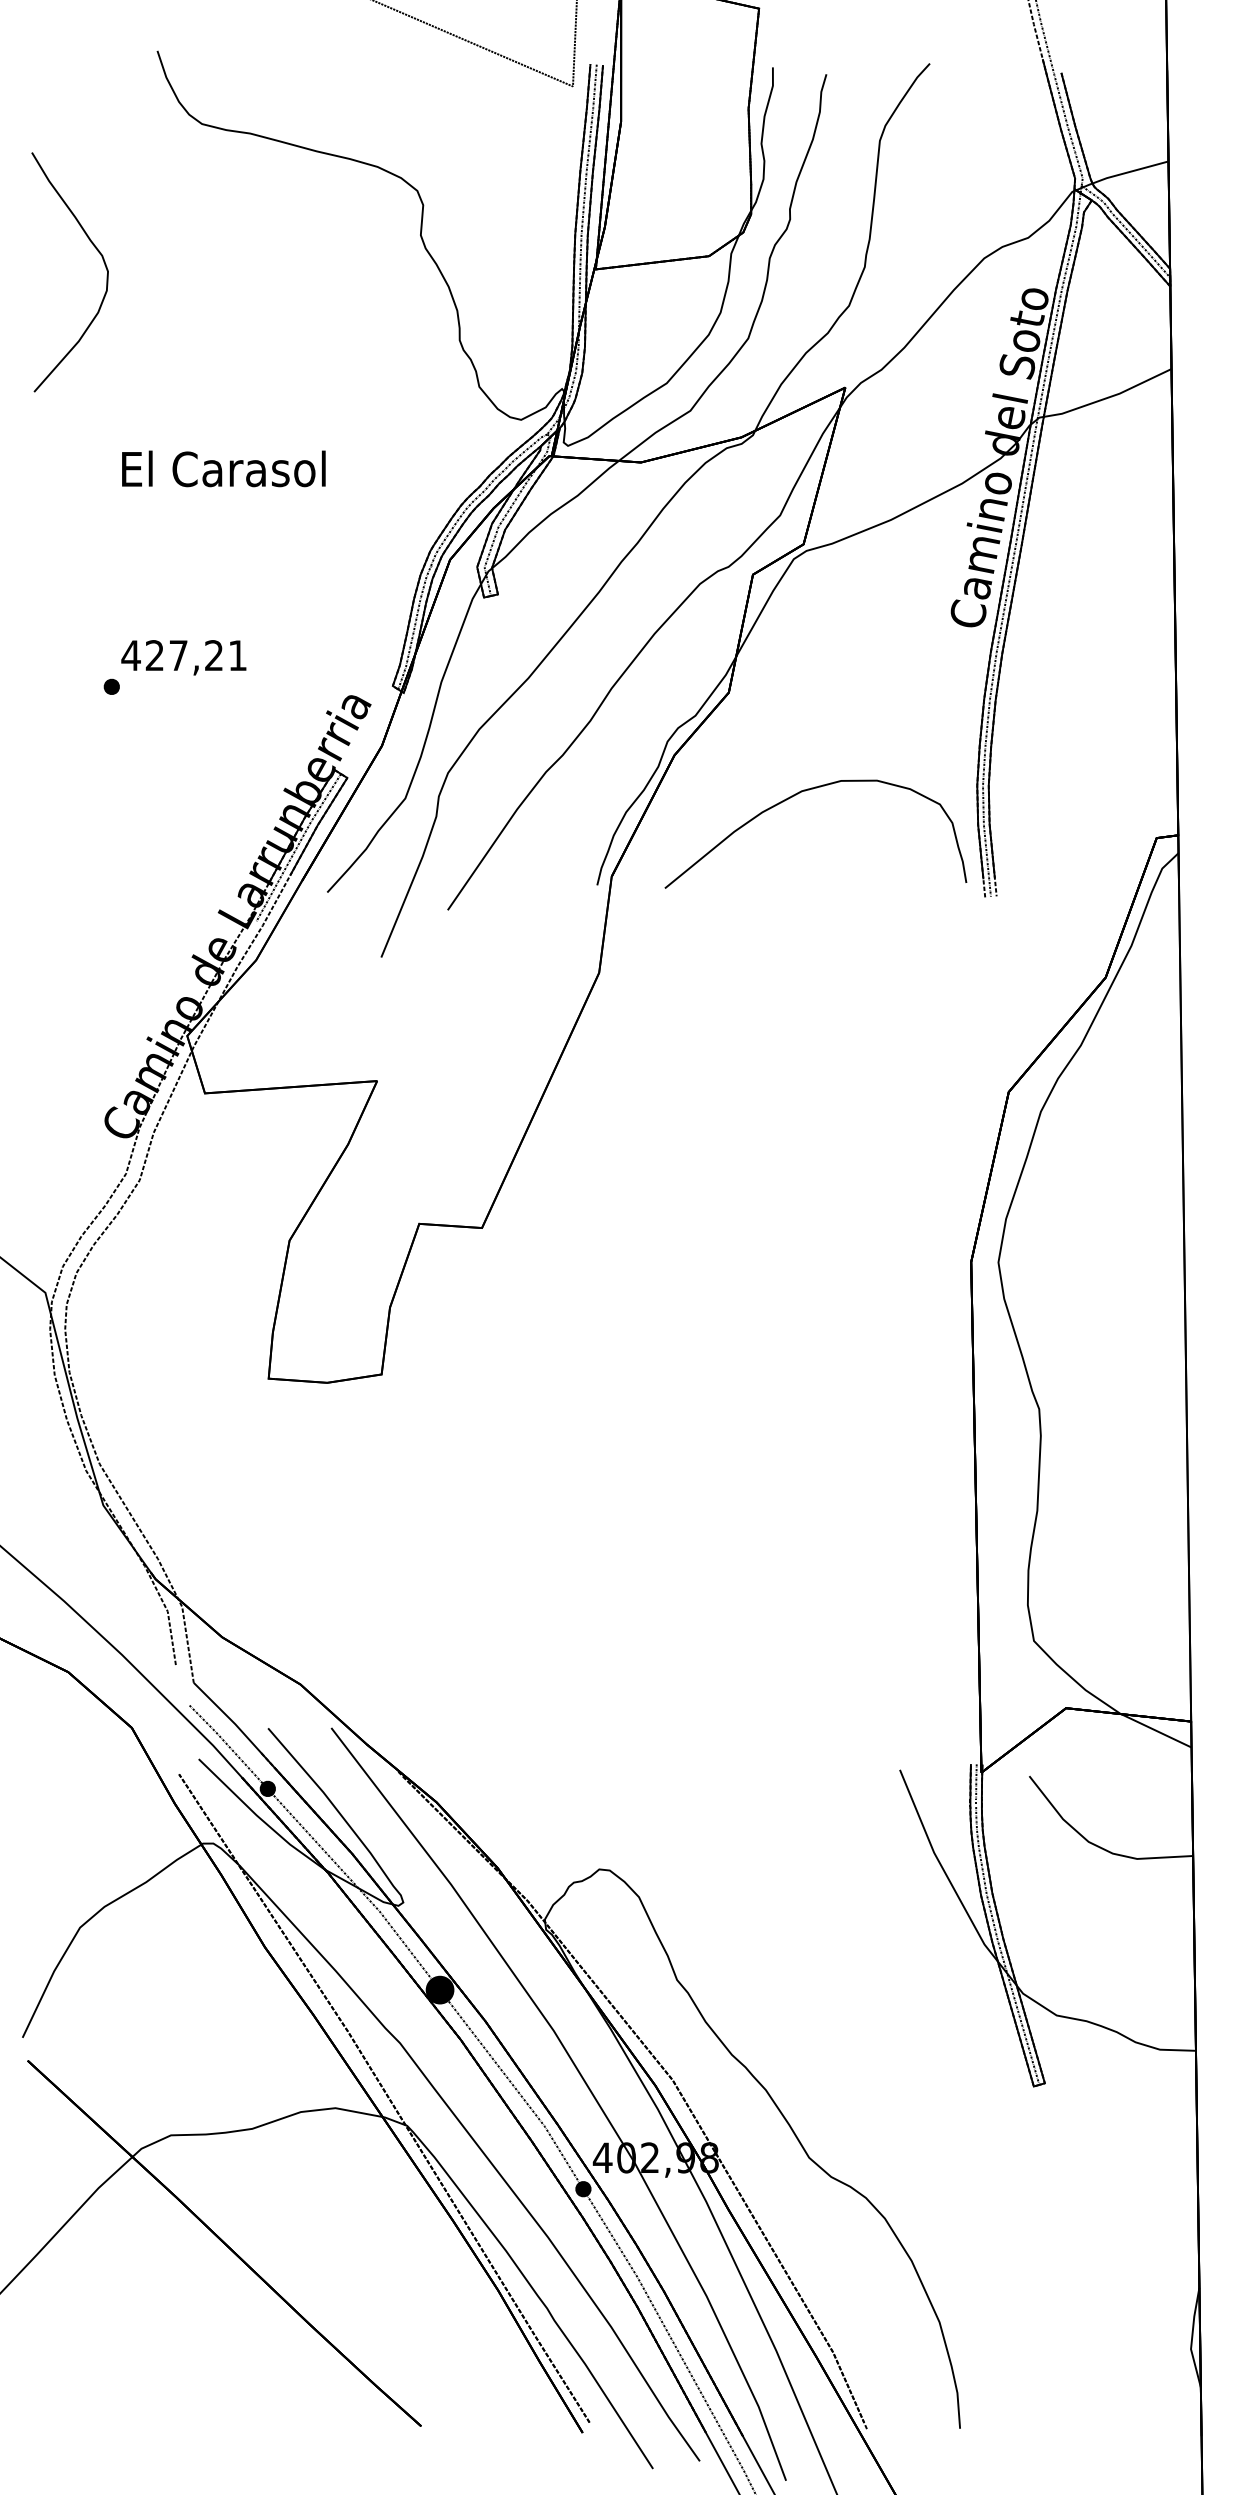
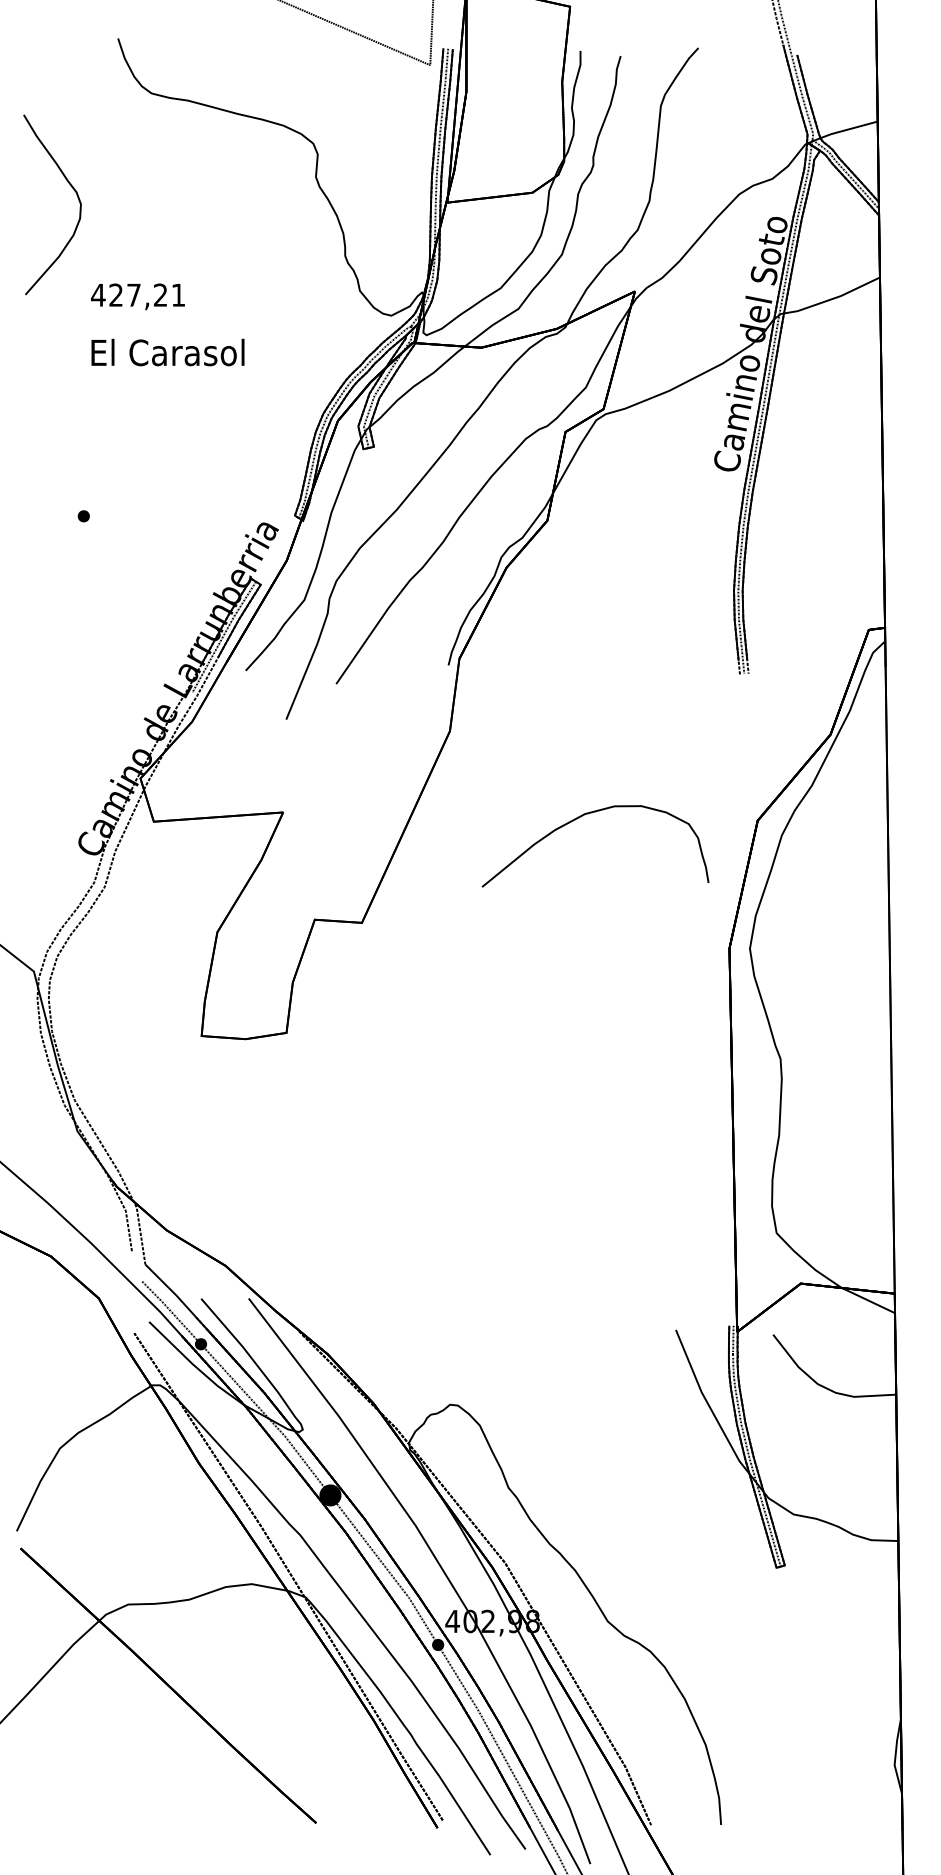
text: (183, 657) -> (137, 296), moved
part: (796, 795) -> (580, 817), moved

